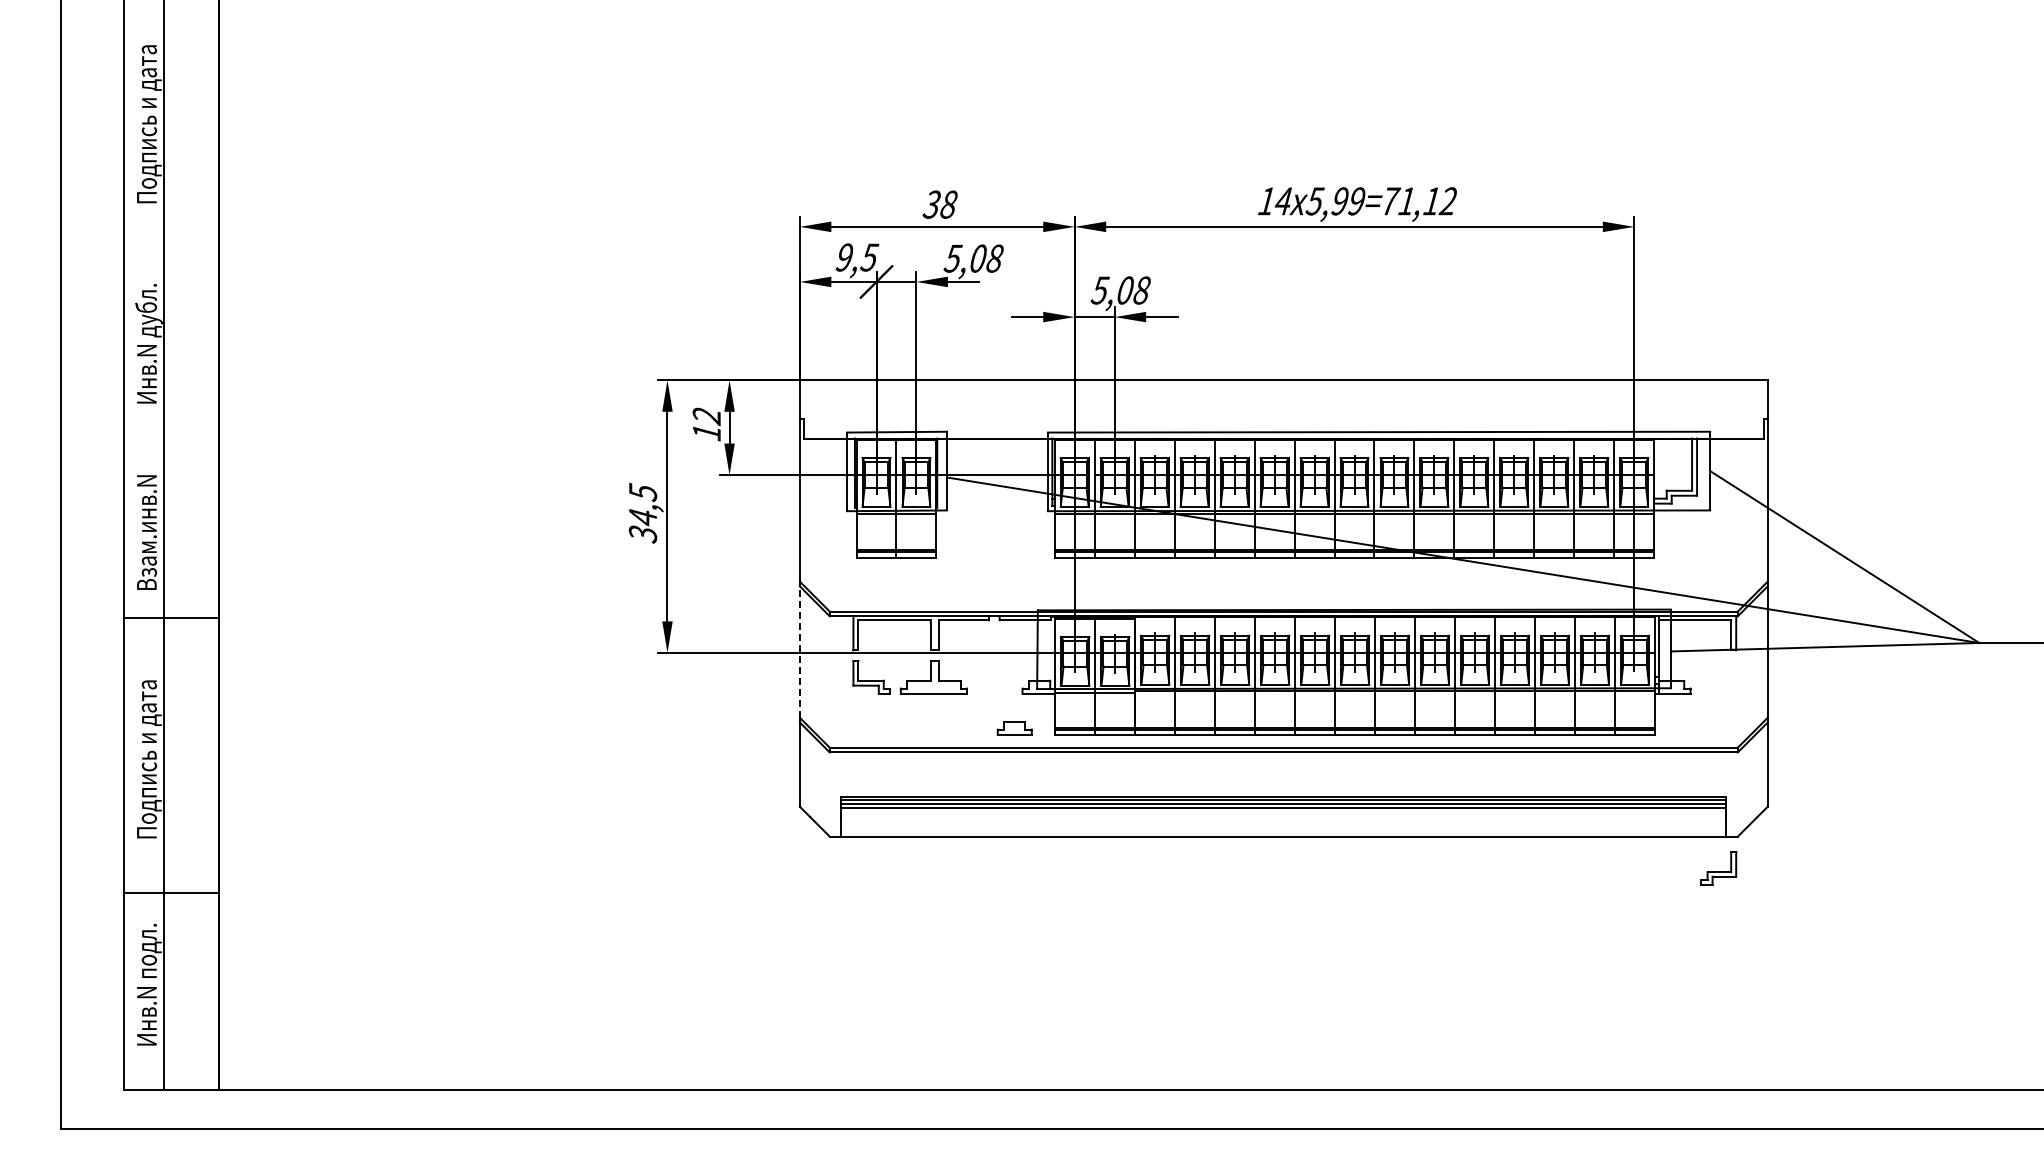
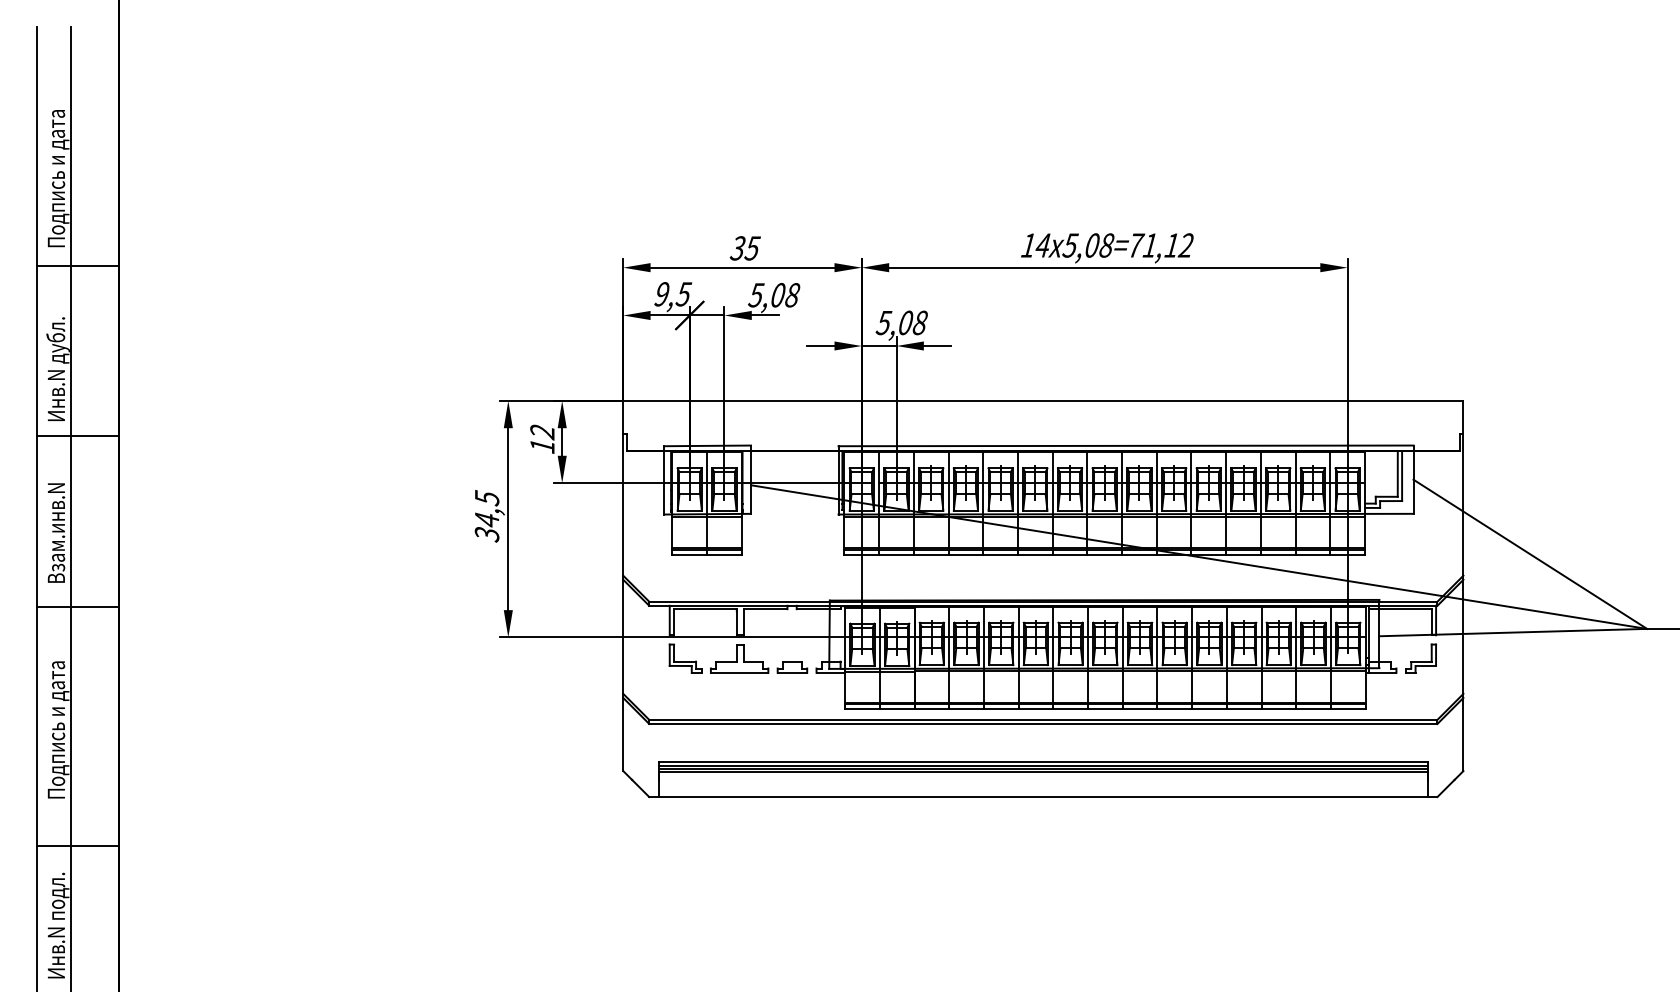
text: (1348, 201) -> (1099, 245), 5,99=71,12 -> 5,08=71,12
text: (948, 204) -> (752, 248), 38 -> 35
line: (171, 224) -> (77, 265), added
line: (171, 421) -> (77, 436), added
line: (799, 652) -> (622, 637), dashed -> solid
part: (1014, 728) -> (792, 667), moved
part: (1718, 868) -> (1420, 658), moved

